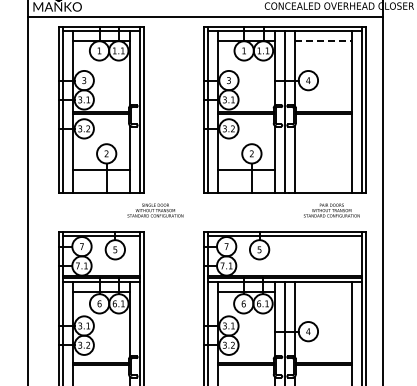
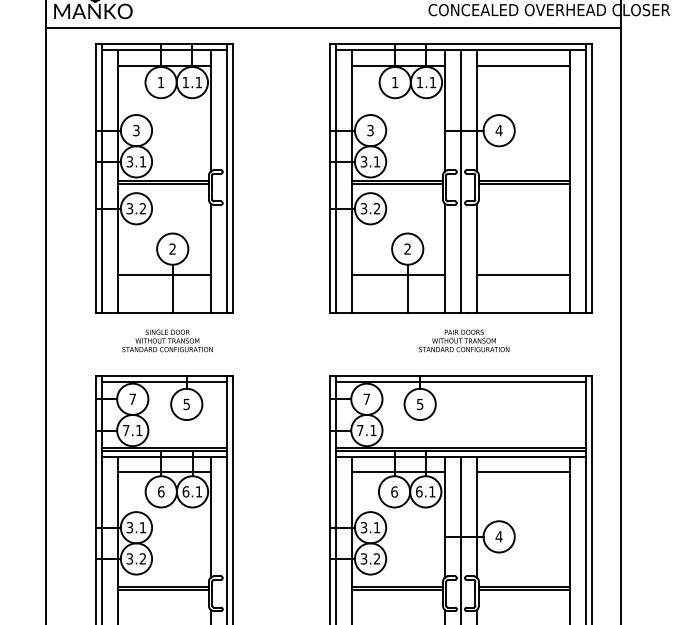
line: (323, 40) -> (523, 65), dashed -> solid
line: (322, 169) -> (521, 274), added
text: (155, 210) -> (167, 340), moved
text: (331, 210) -> (463, 340), moved
line: (322, 291) -> (521, 471), added

